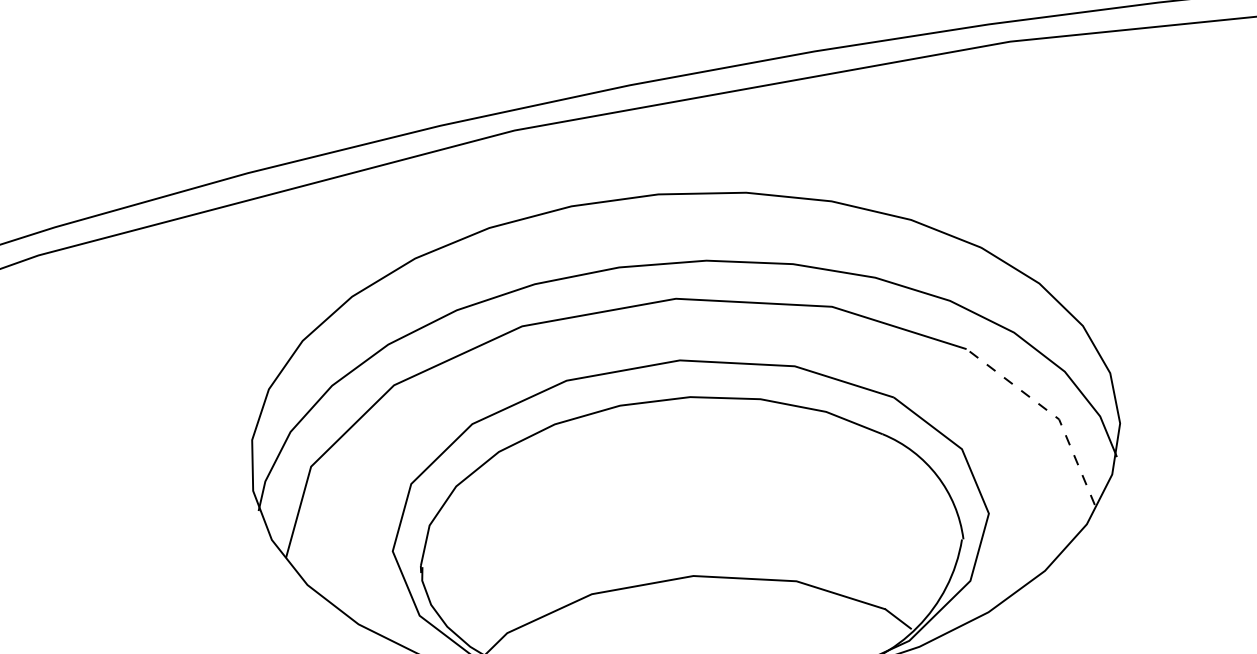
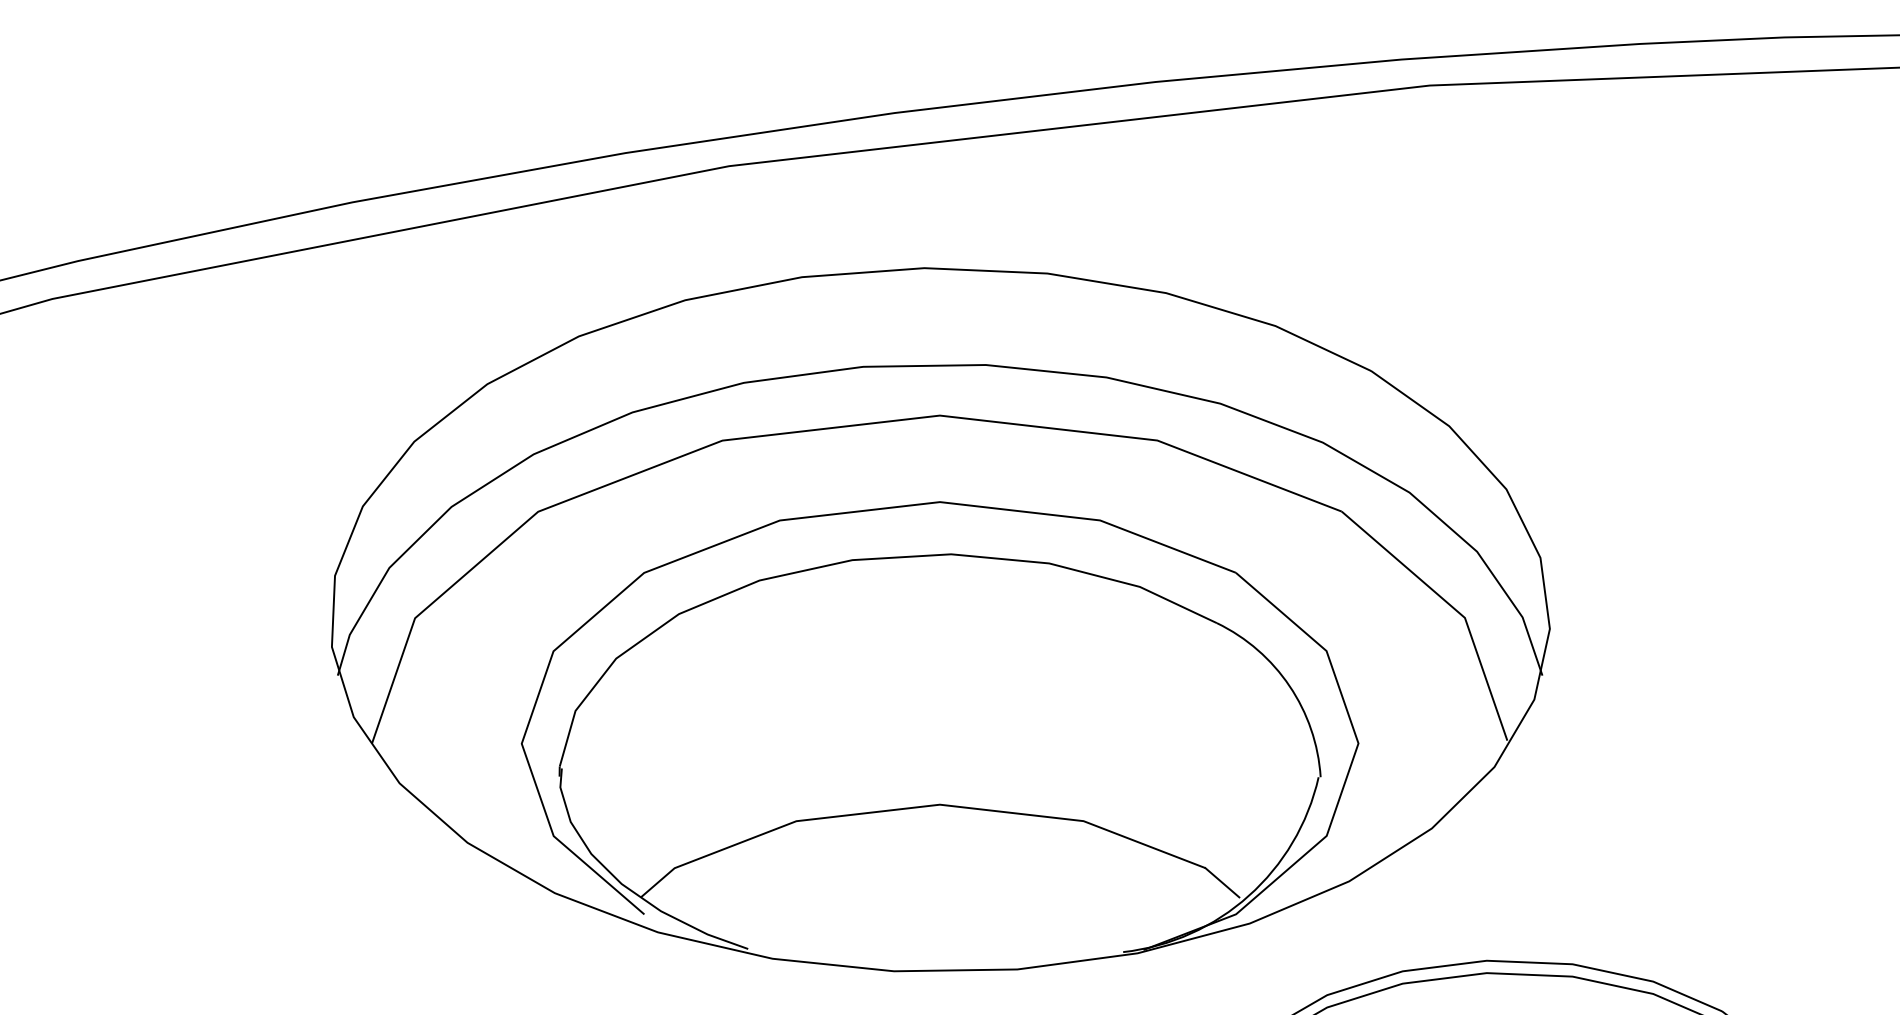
line: (1049, 412) -> (1452, 607), dashed -> solid

